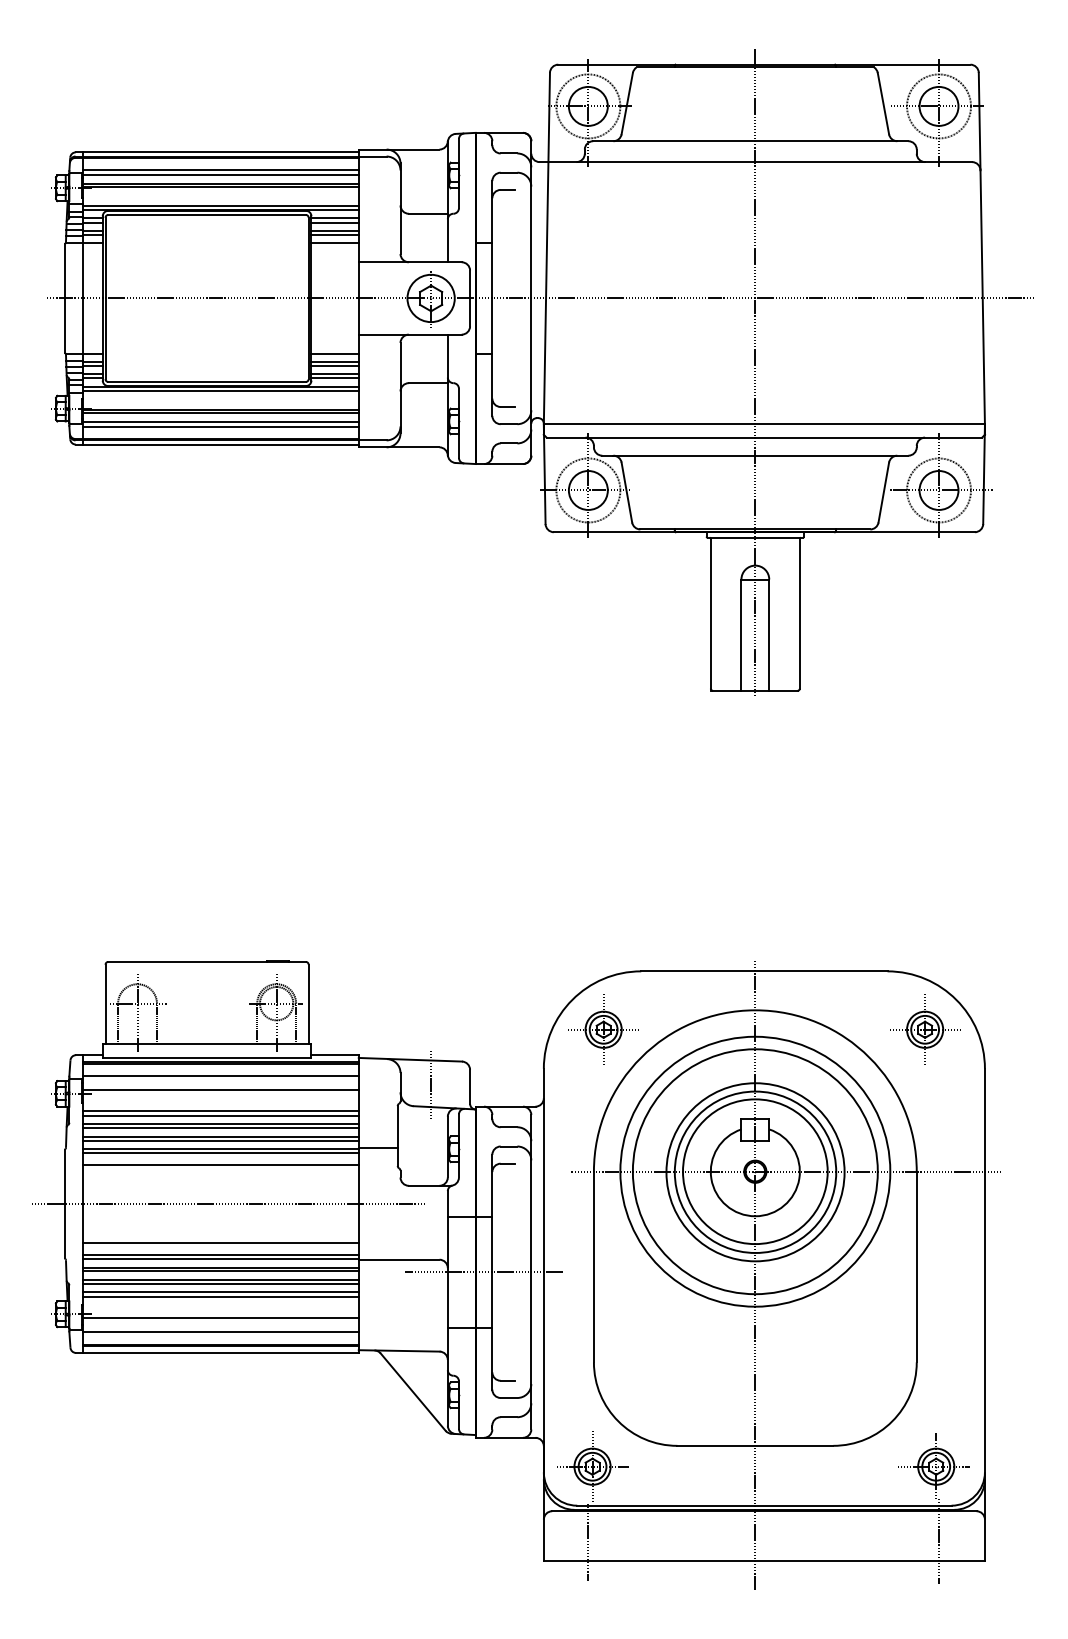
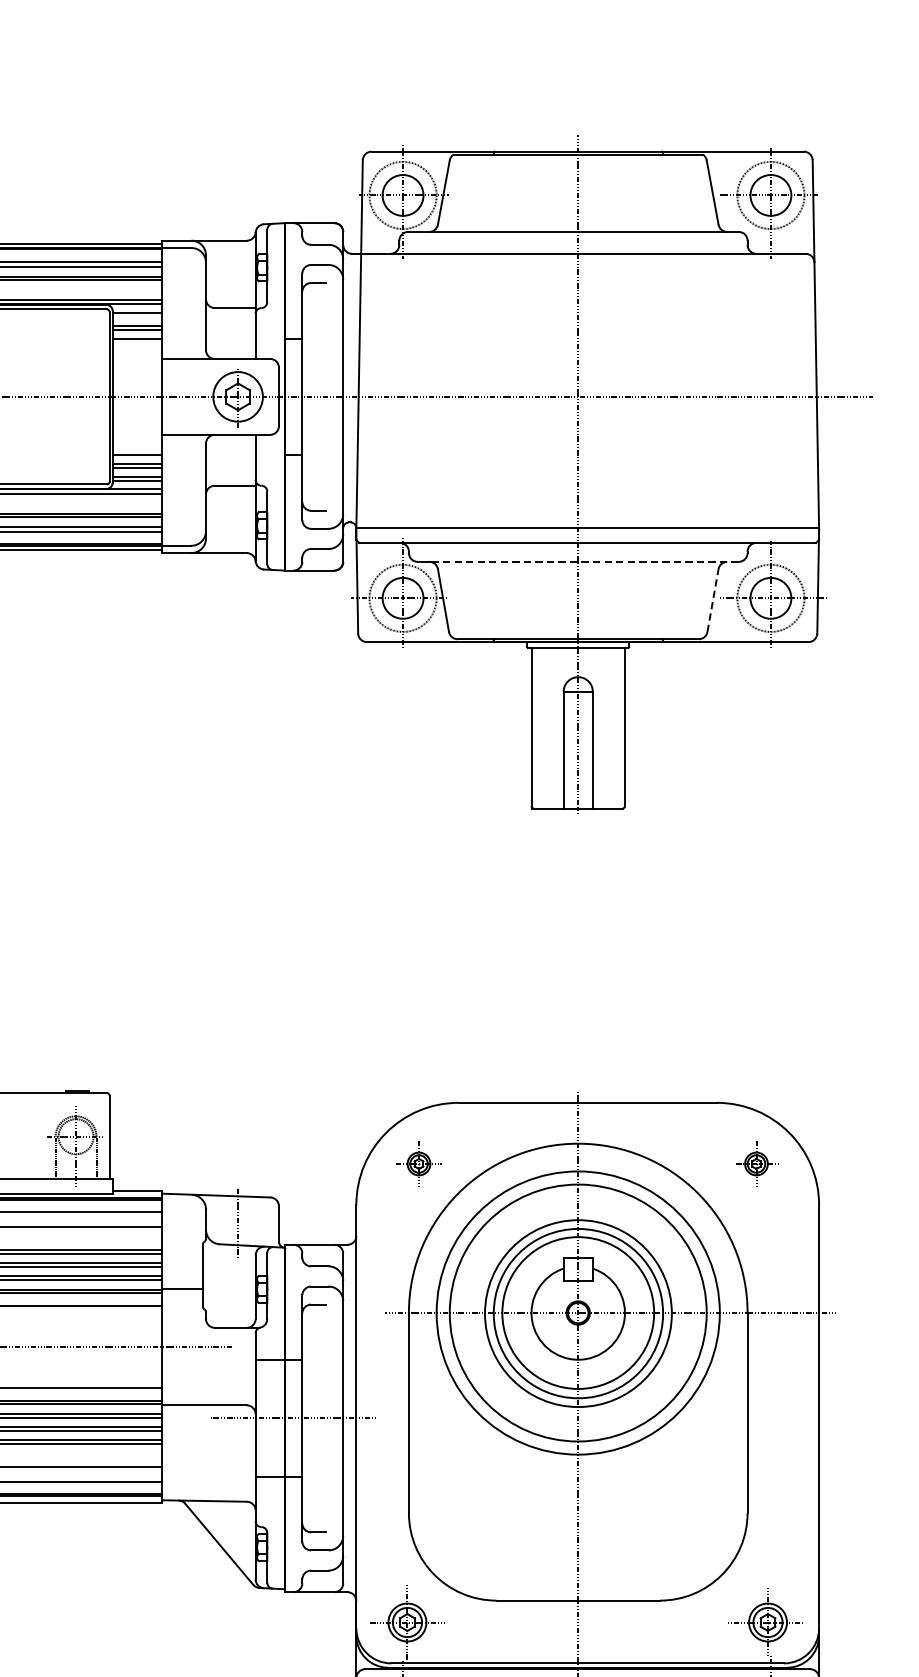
line: (334, 222) -> (136, 317), removed
line: (760, 455) -> (583, 561), solid -> dashed
line: (883, 492) -> (712, 600), solid -> dashed
part: (603, 1029) -> (418, 1163), size x0.6
part: (925, 1029) -> (756, 1163), size x0.6

